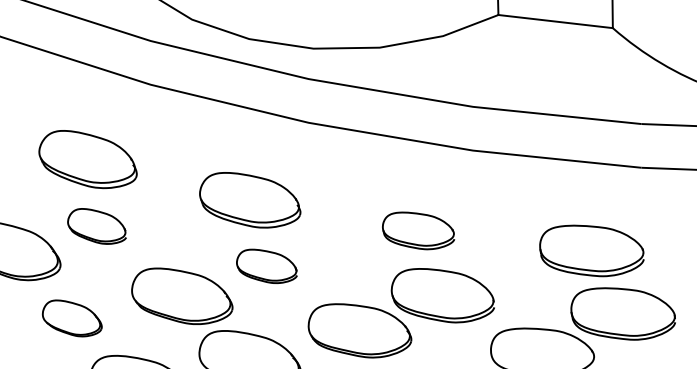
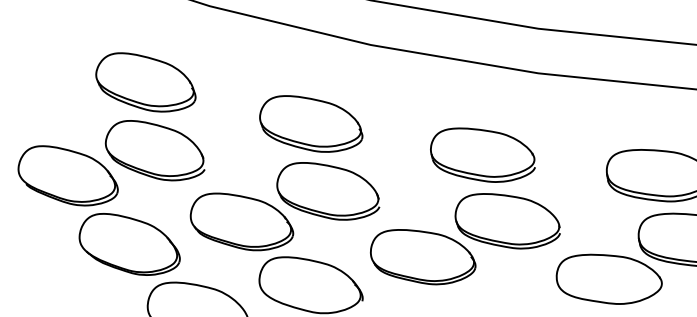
part: (96, 226) -> (154, 150), size x1.67
part: (418, 230) -> (482, 154), size x1.43
part: (266, 266) -> (327, 191), size x1.67
part: (72, 318) -> (130, 244), size x1.67

